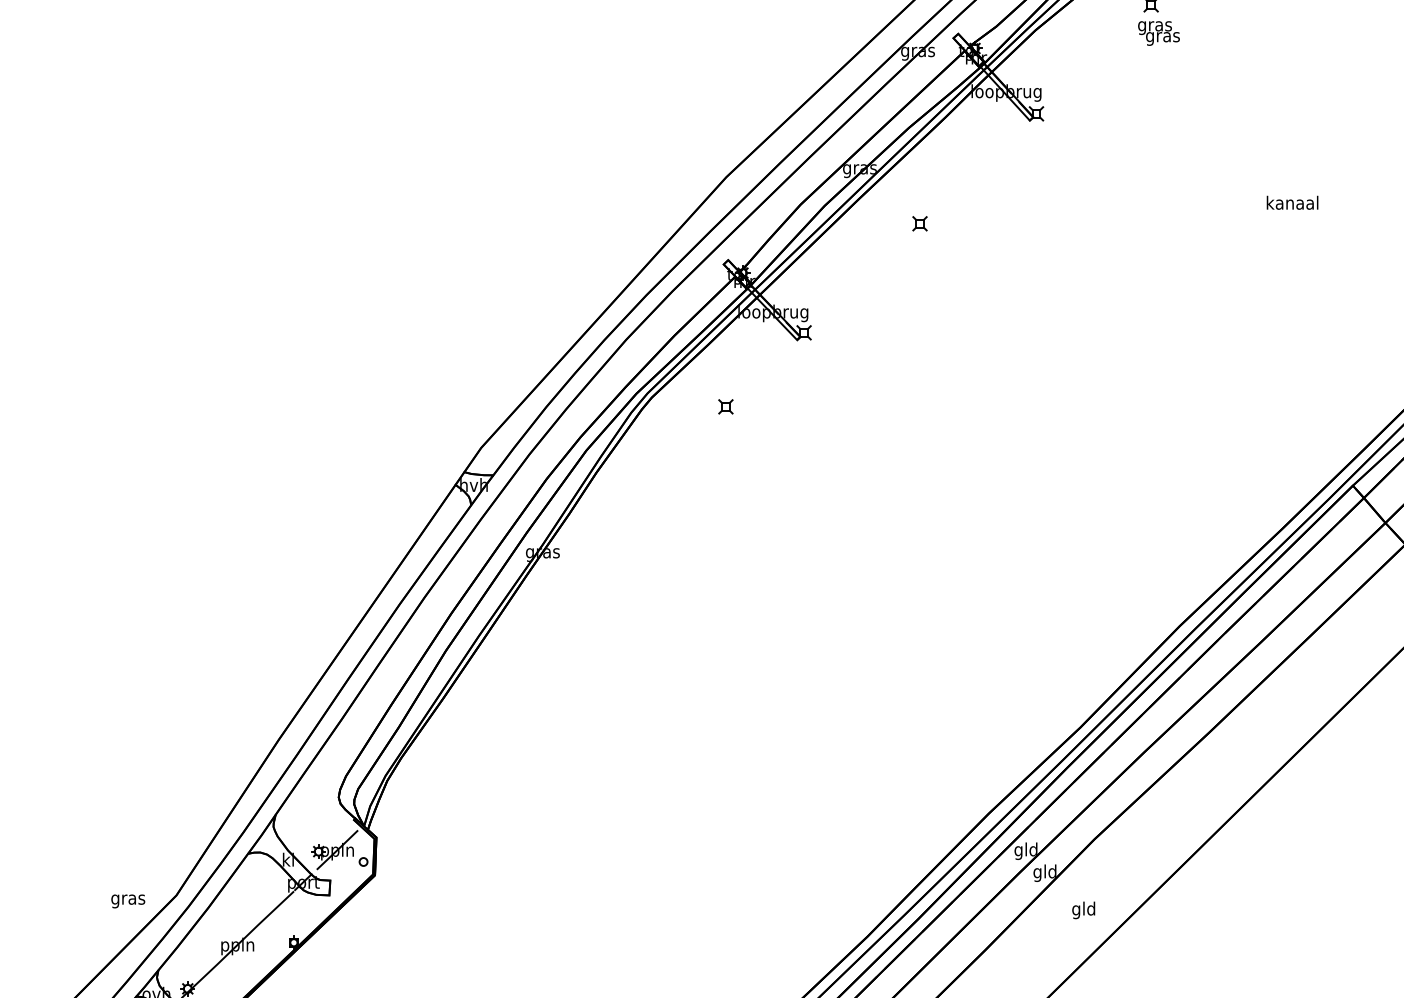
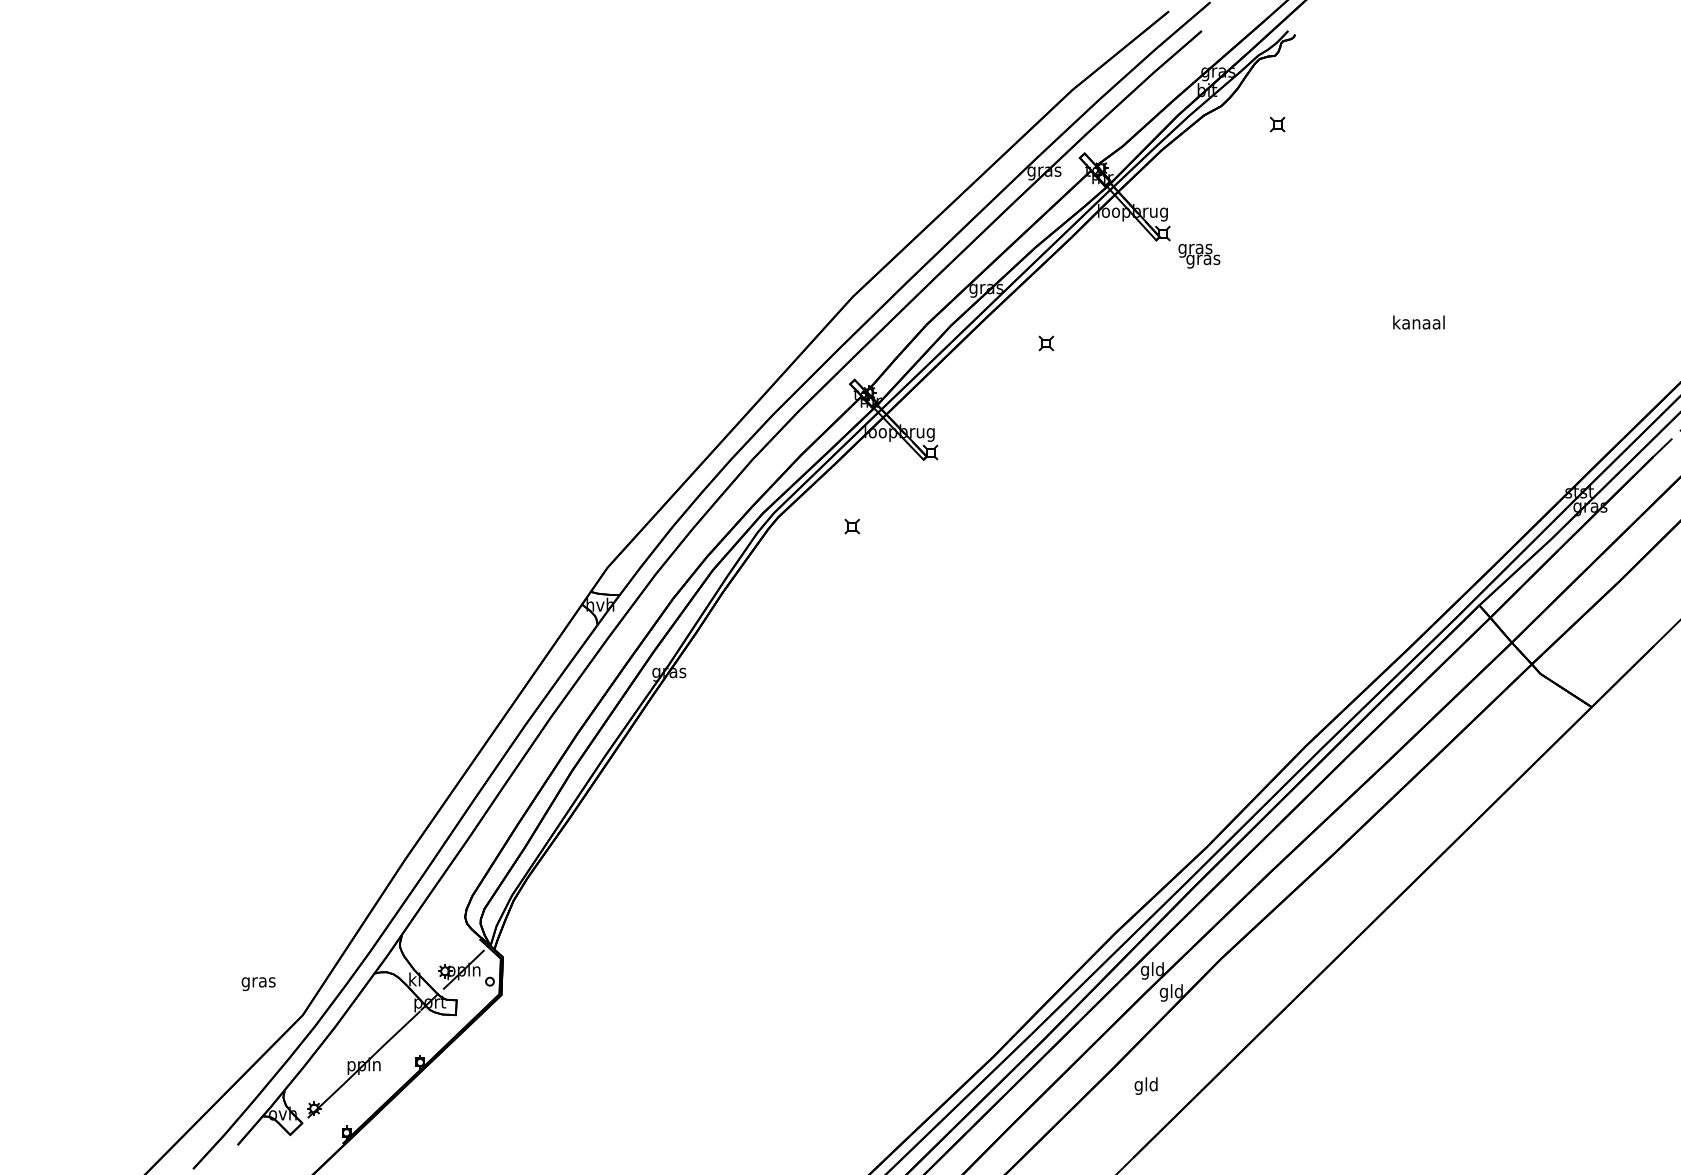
text: (1159, 32) -> (1199, 255), moved
text: (128, 901) -> (258, 984), moved
text: (1083, 909) -> (1145, 1085), moved

